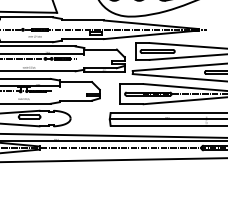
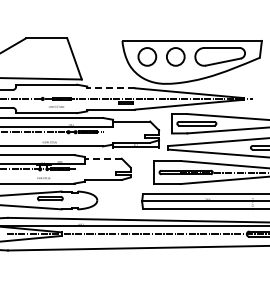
line: (83, 20) -> (111, 88), solid -> dashed
line: (76, 81) -> (103, 158), solid -> dashed

